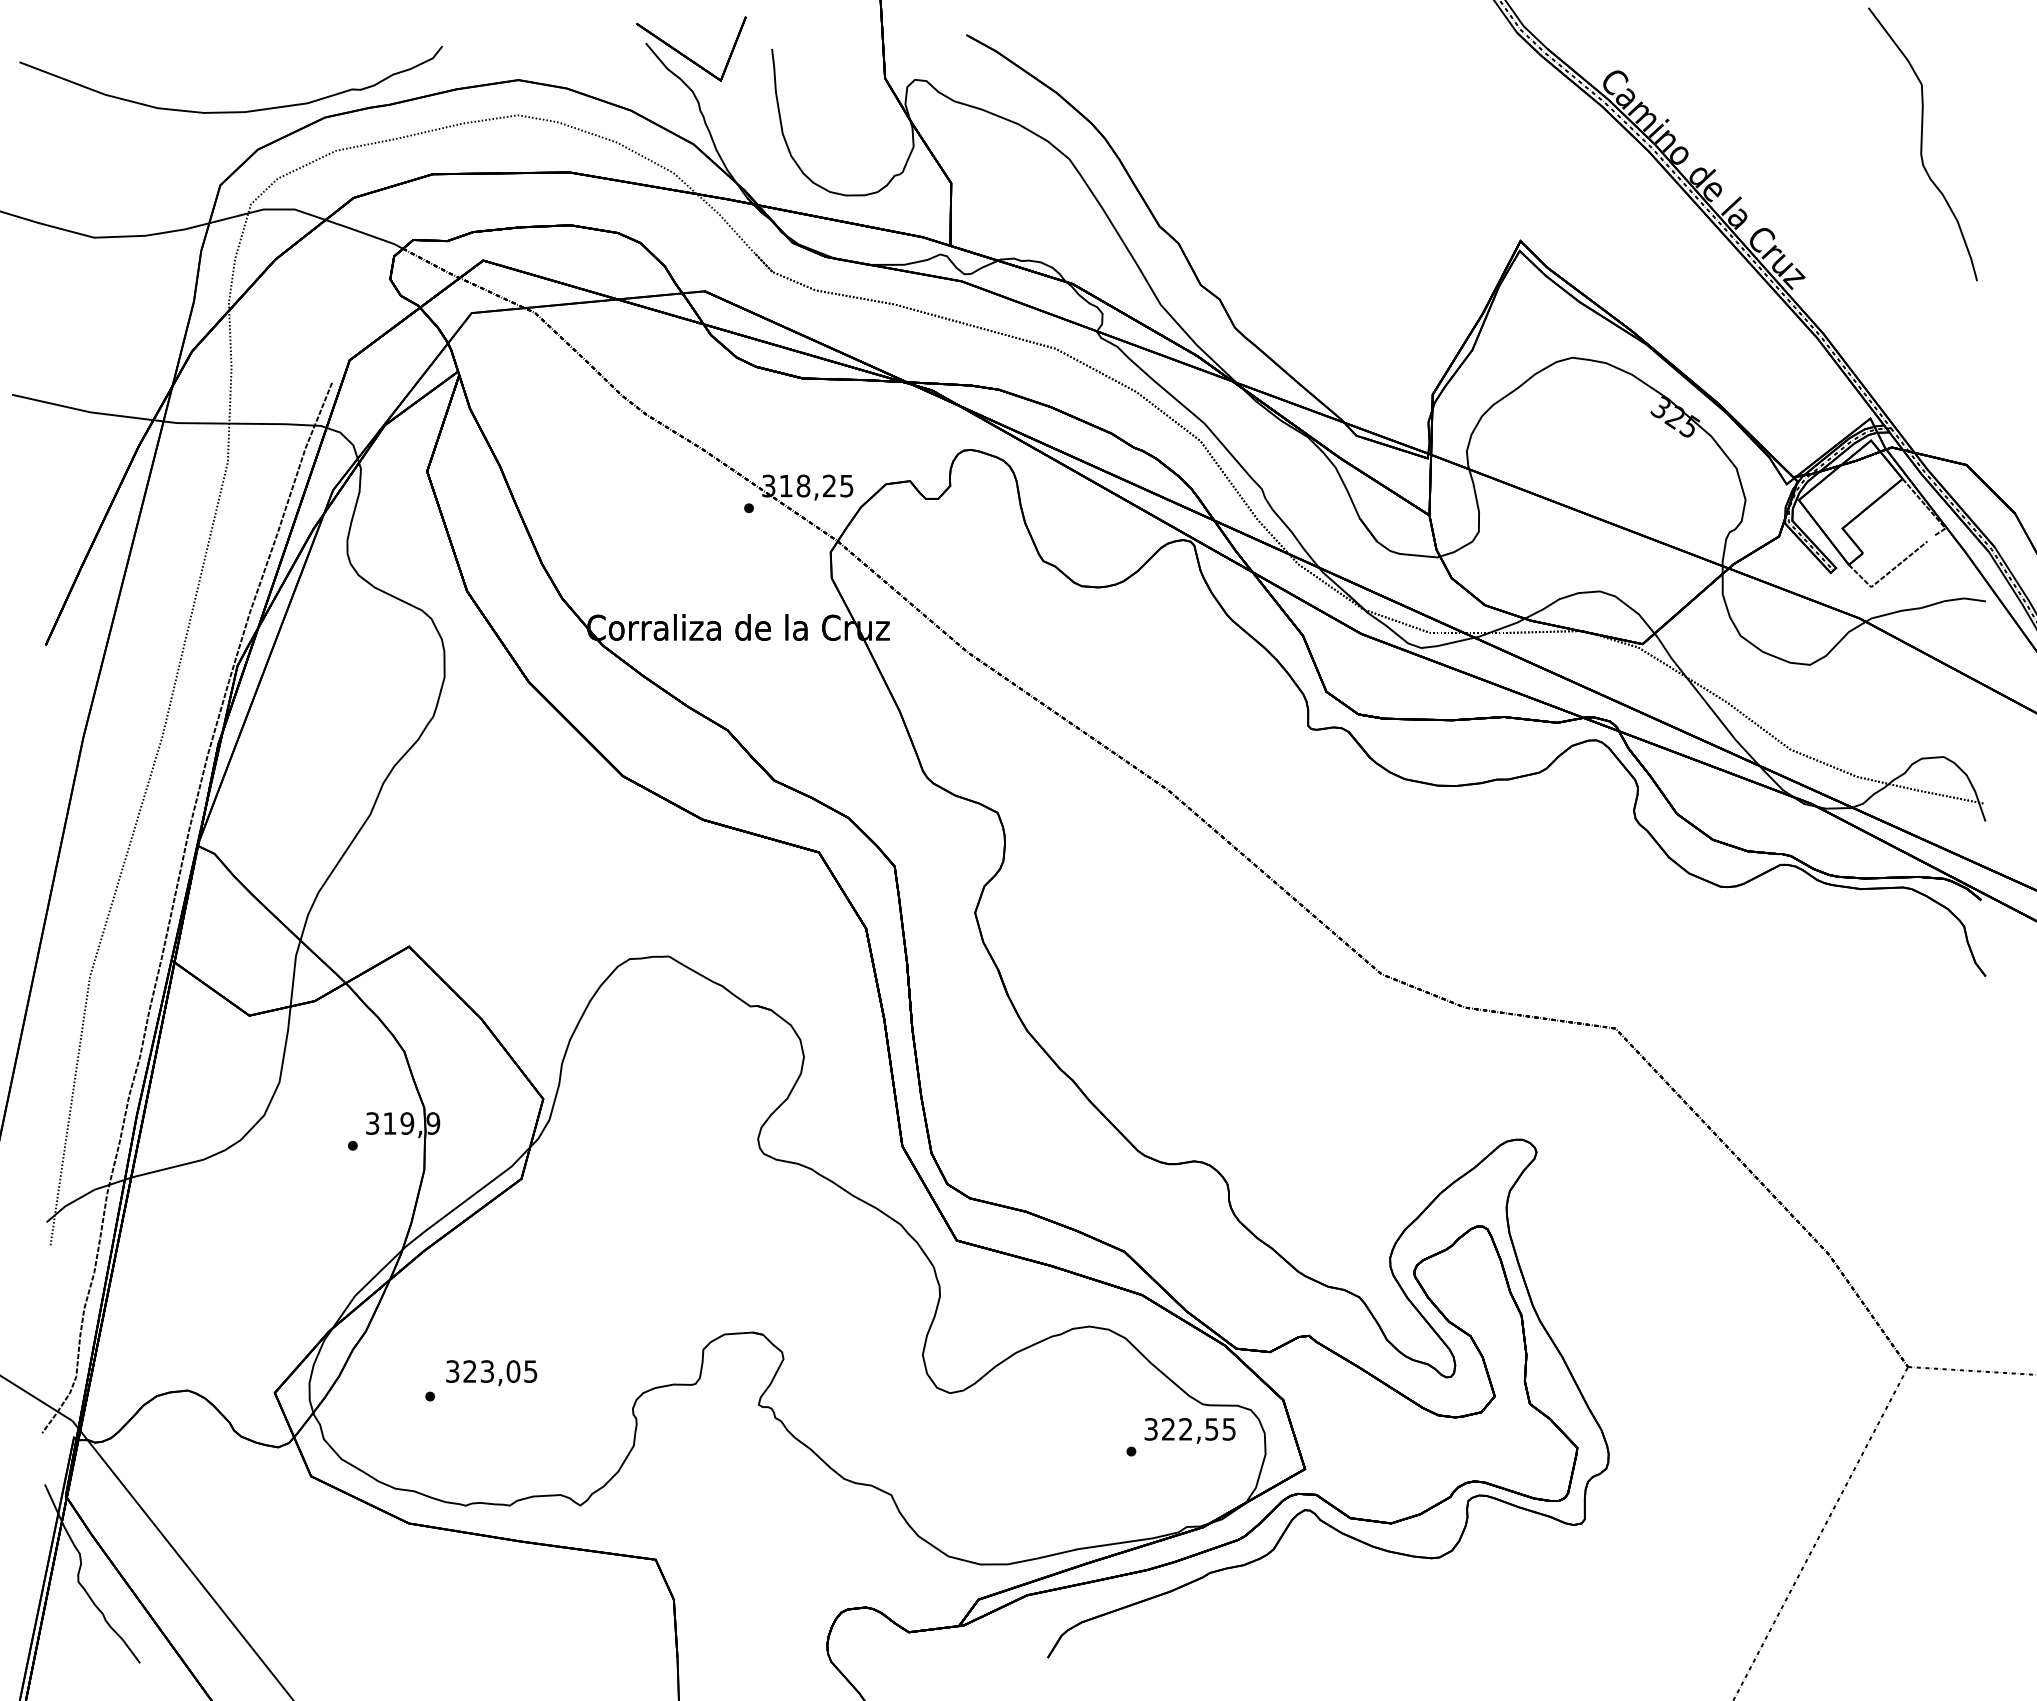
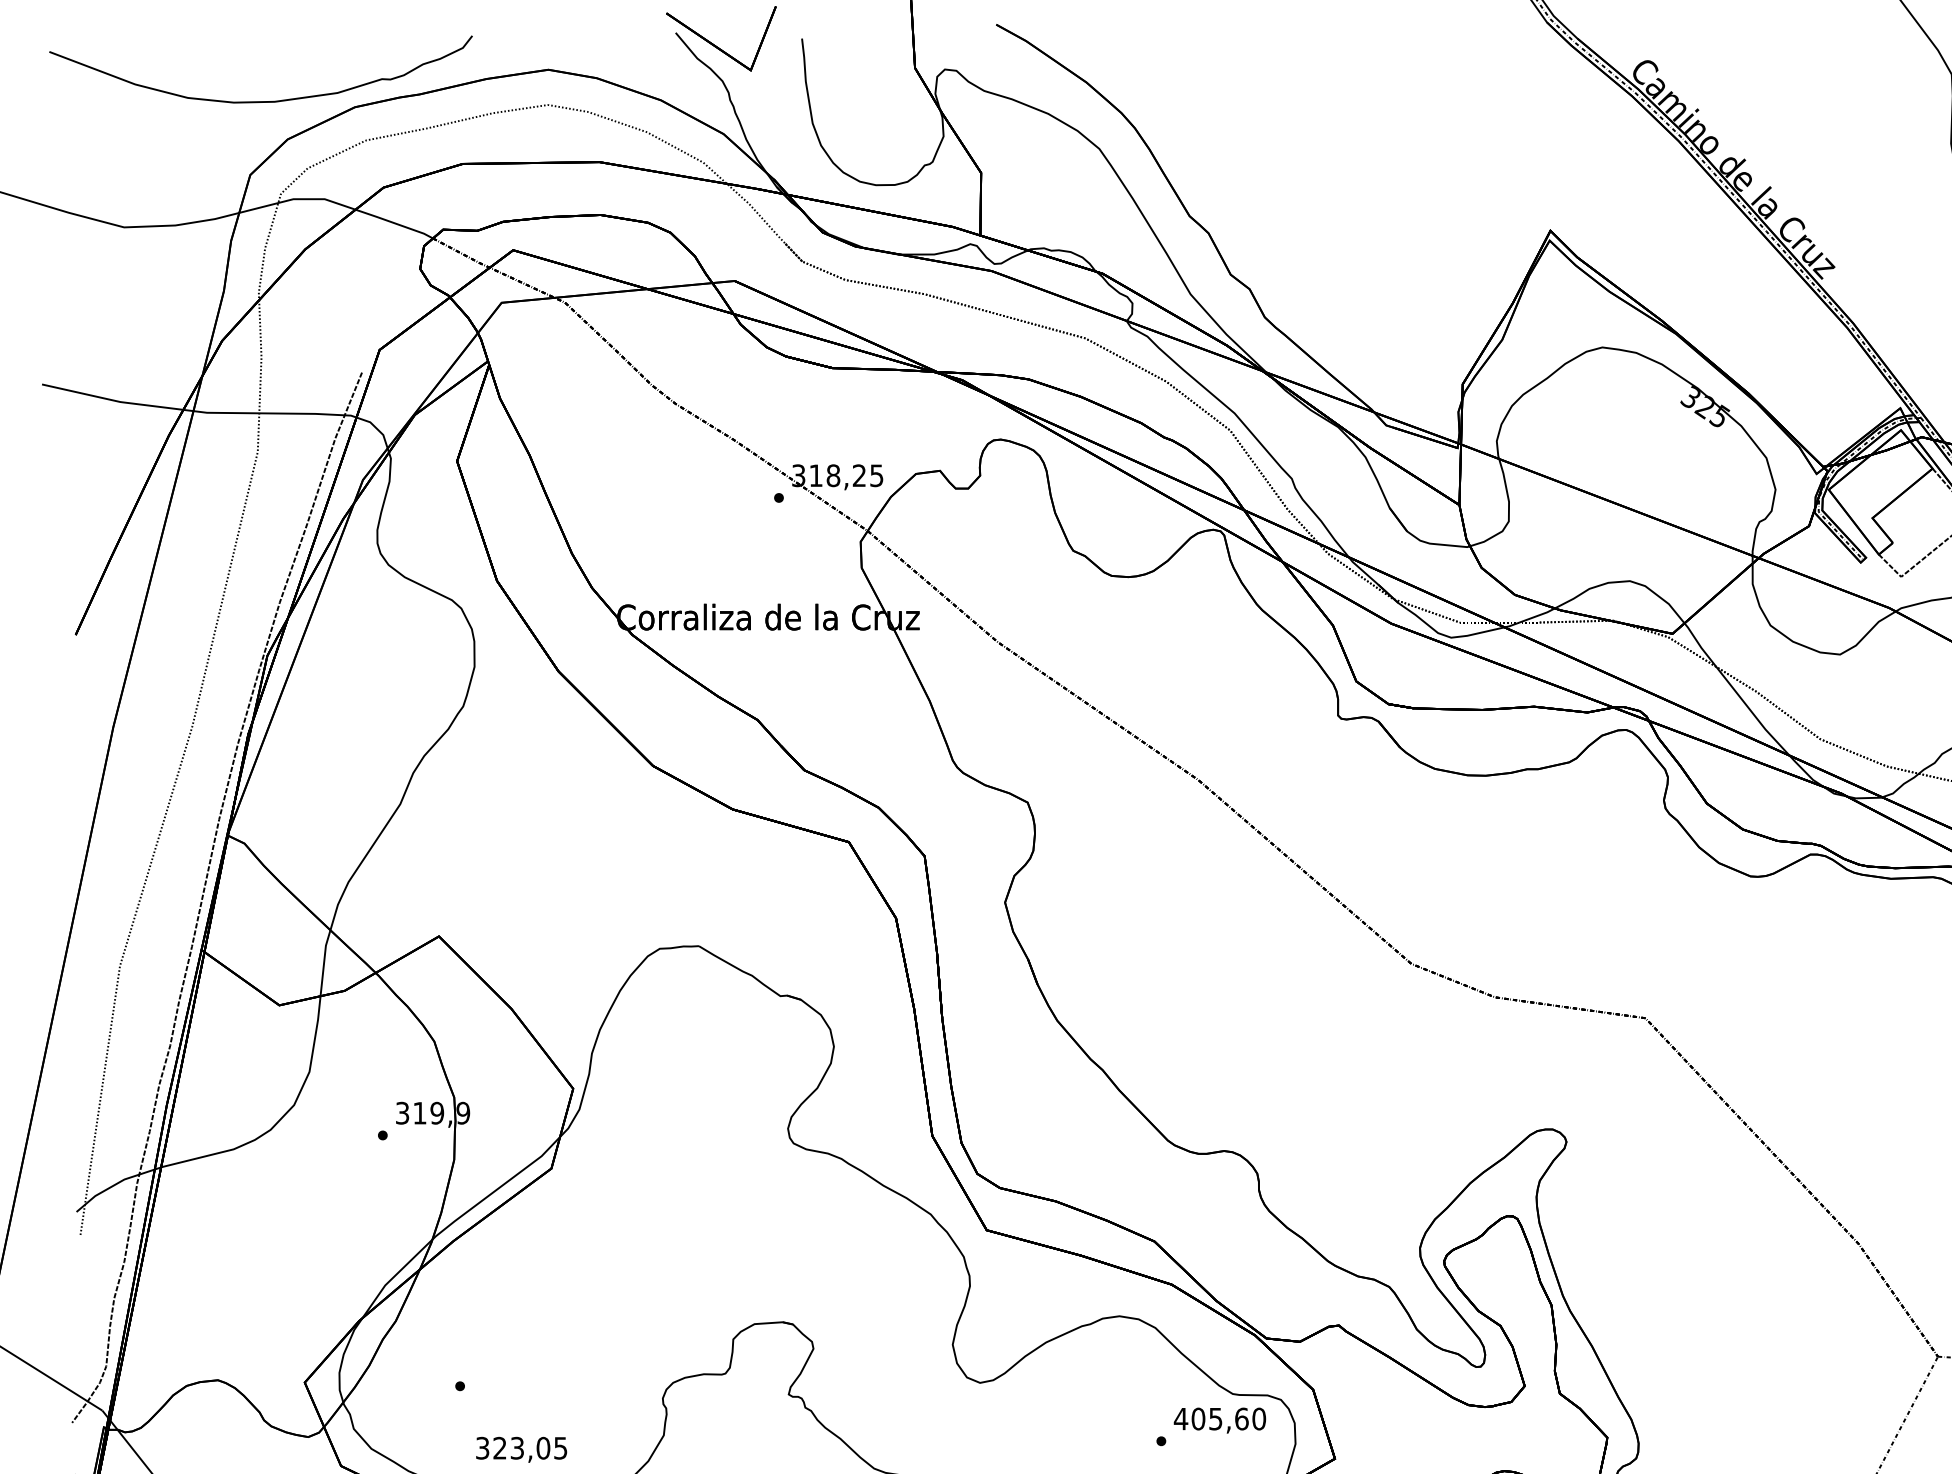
text: (491, 1373) -> (521, 1450), moved
text: (1189, 1429) -> (1219, 1419), 322,55 -> 405,60

